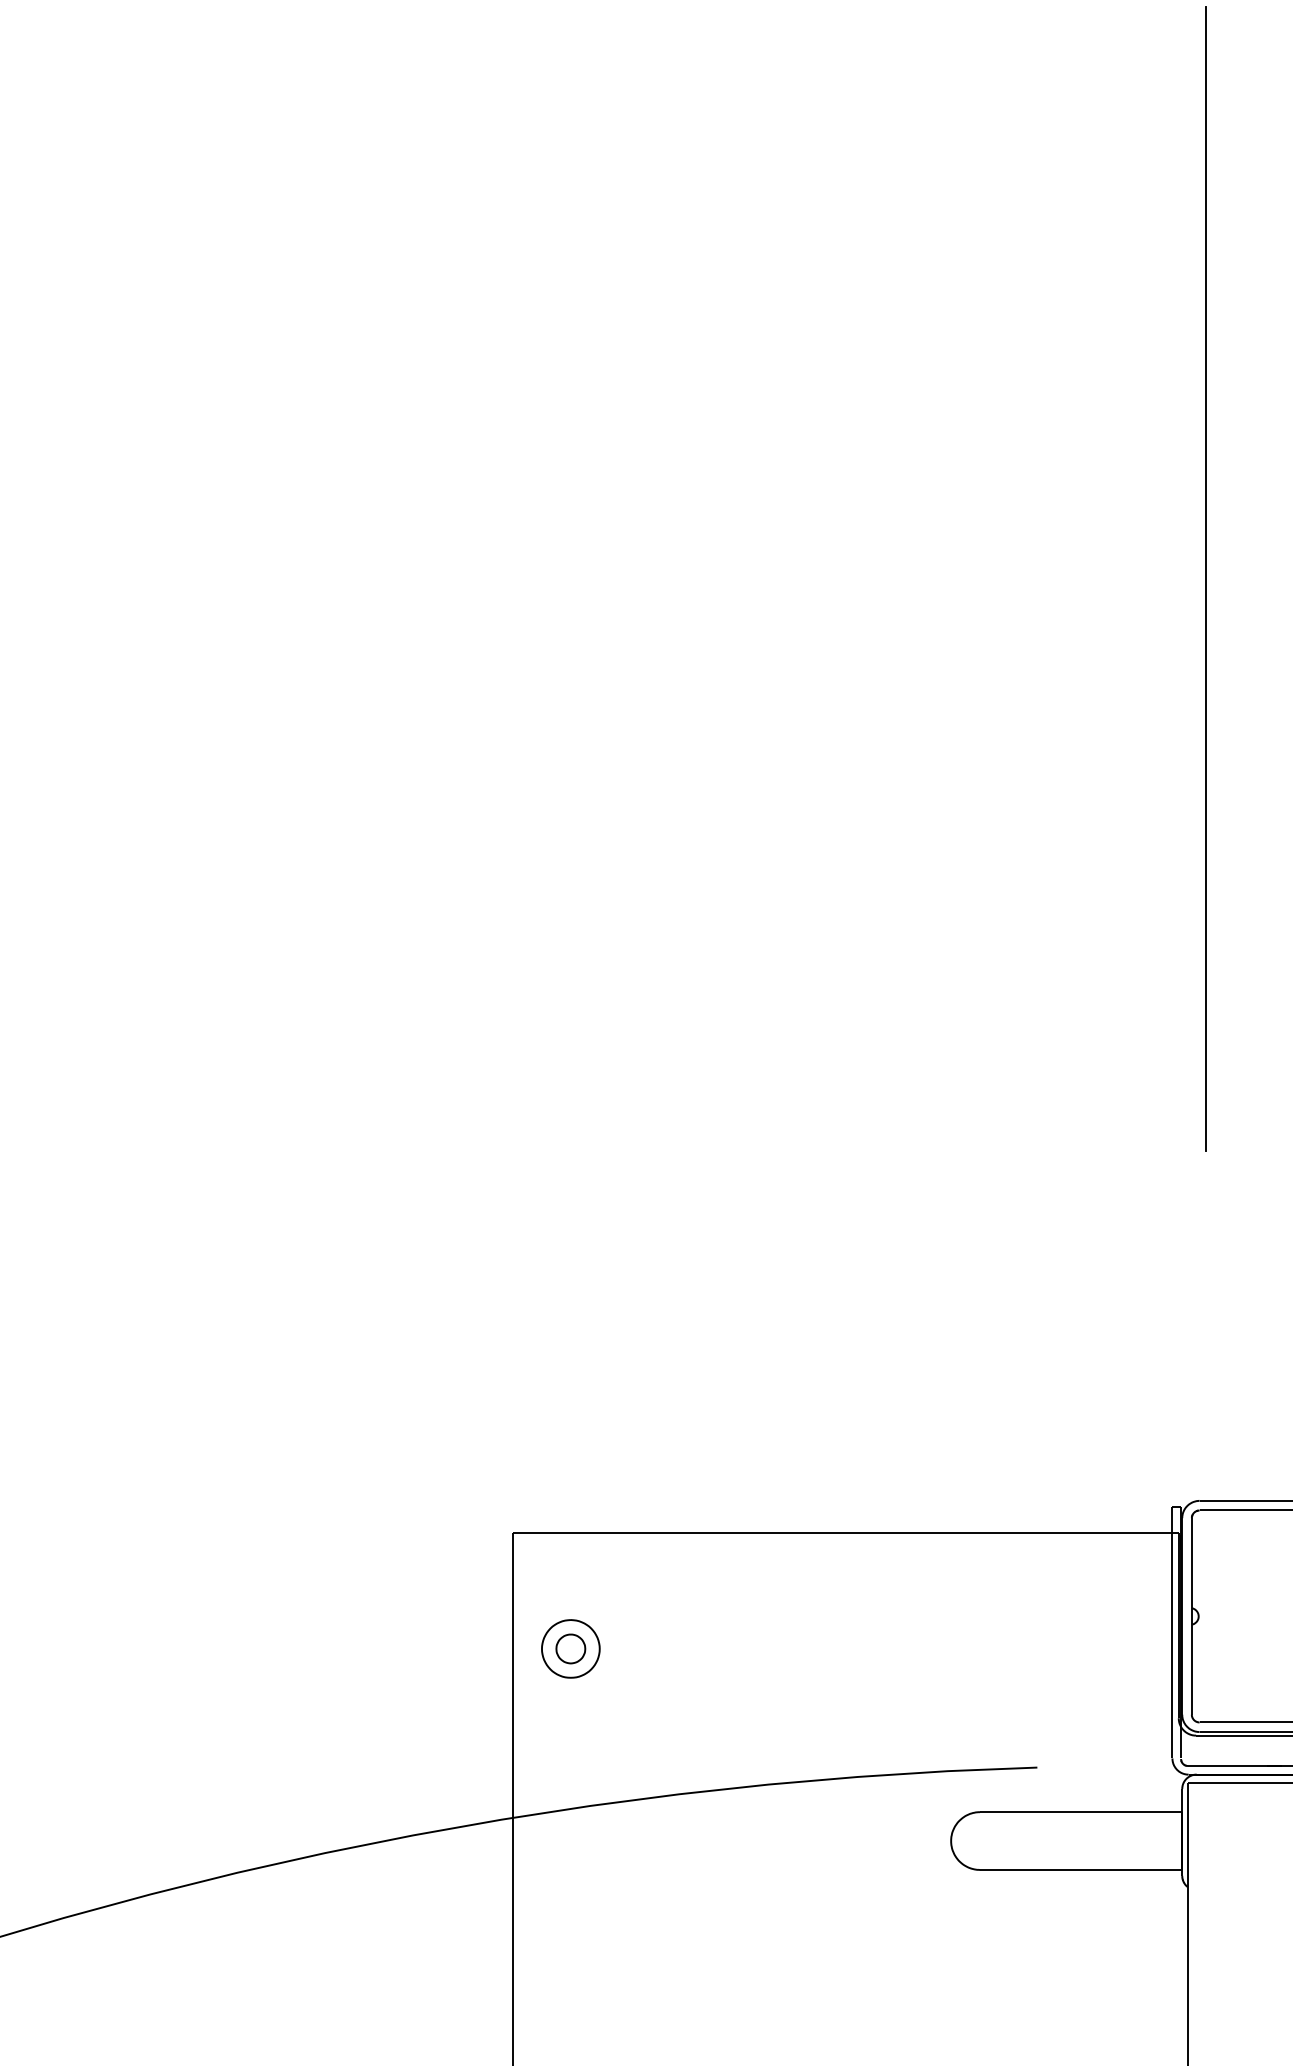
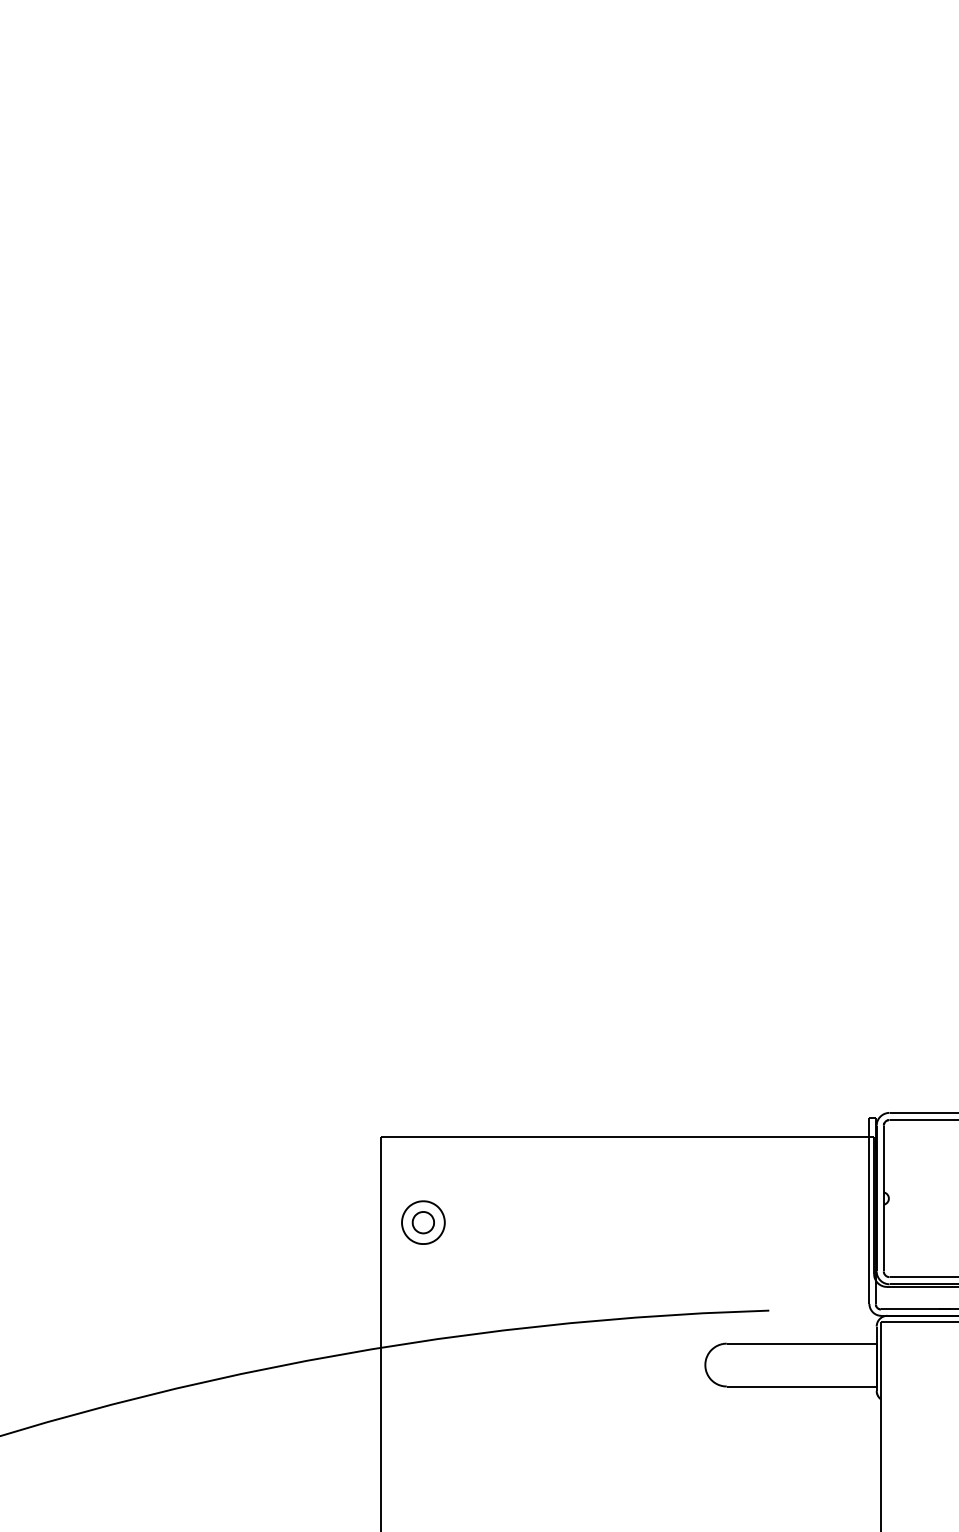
line: (1206, 578) -> (894, 429), removed

